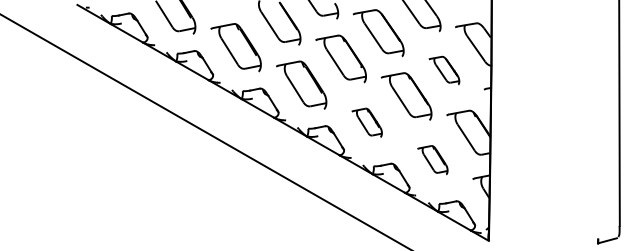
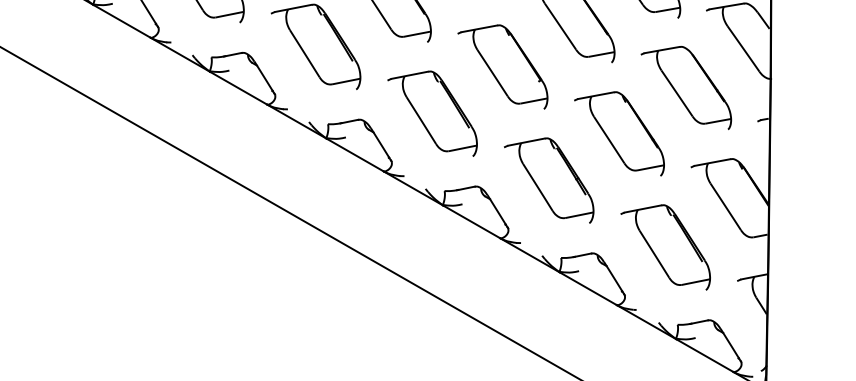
part: (444, 70) -> (687, 87), size x1.67
part: (366, 122) -> (548, 179), size x1.67
part: (432, 159) -> (665, 245), size x1.67

